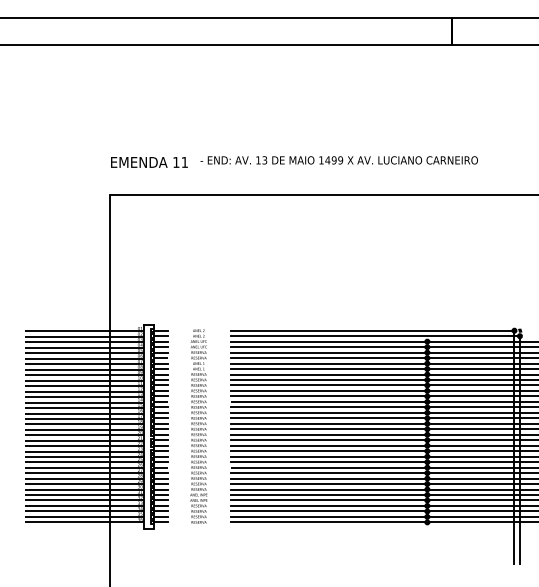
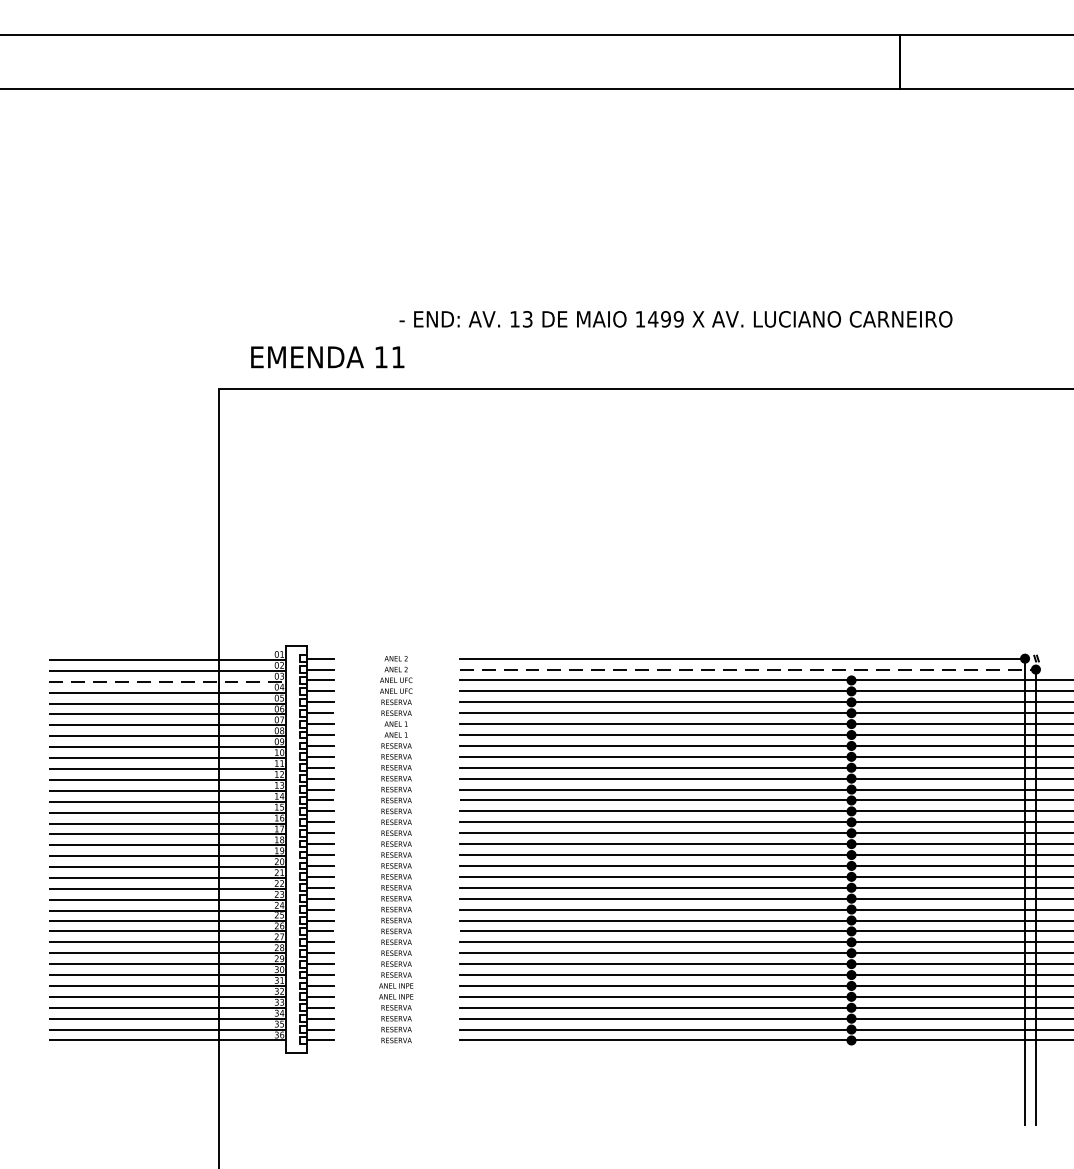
text: (149, 162) -> (327, 357), moved
line: (375, 336) -> (748, 670), solid -> dashed
line: (84, 342) -> (168, 682), solid -> dashed

